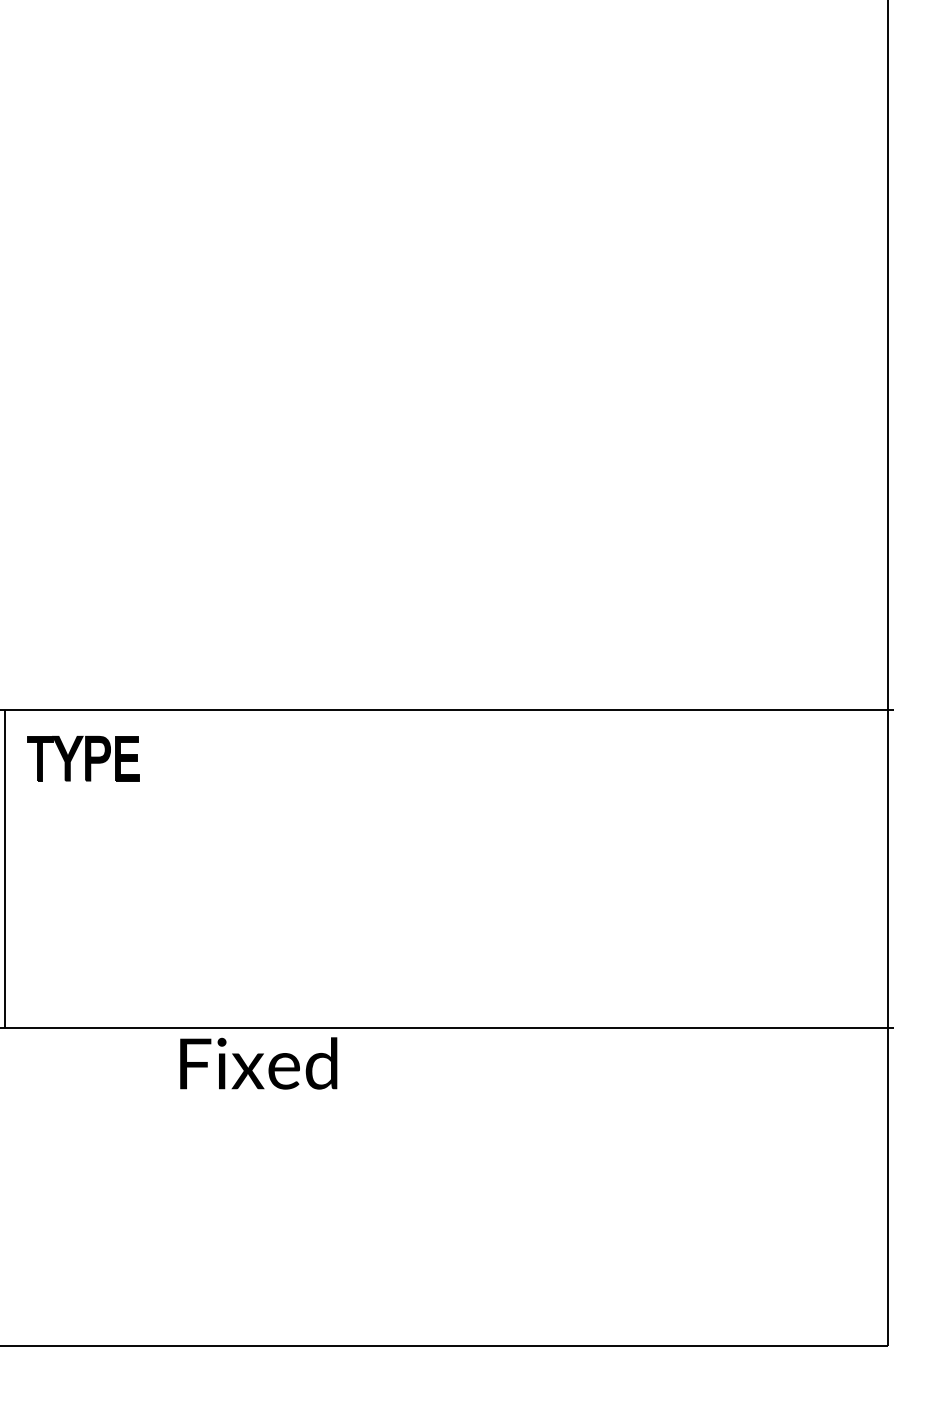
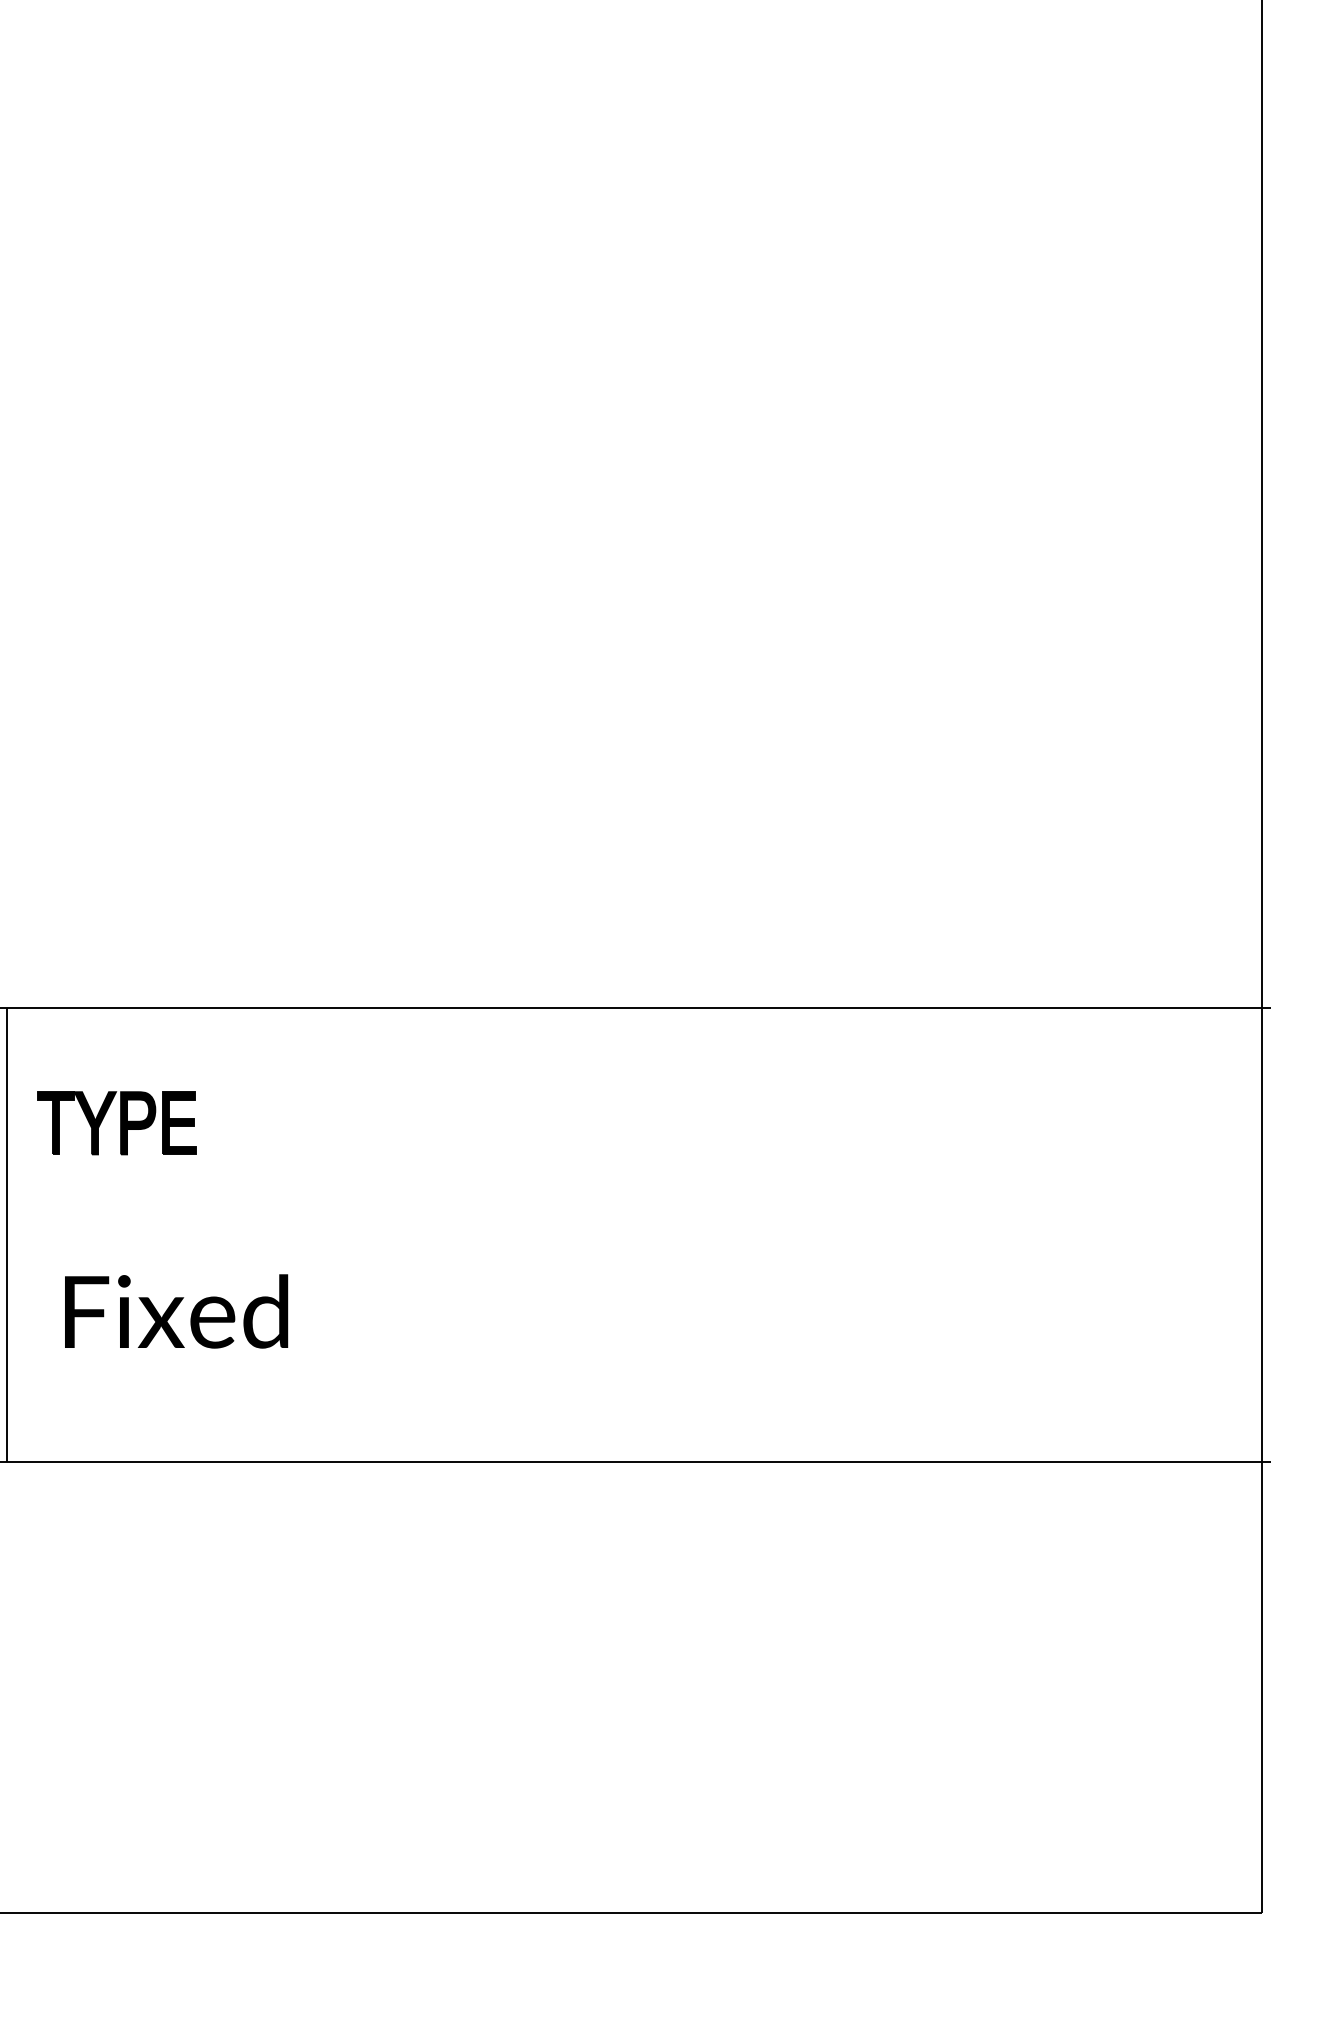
part: (82, 758) -> (116, 1123), moved
text: (258, 1063) -> (176, 1311), moved

